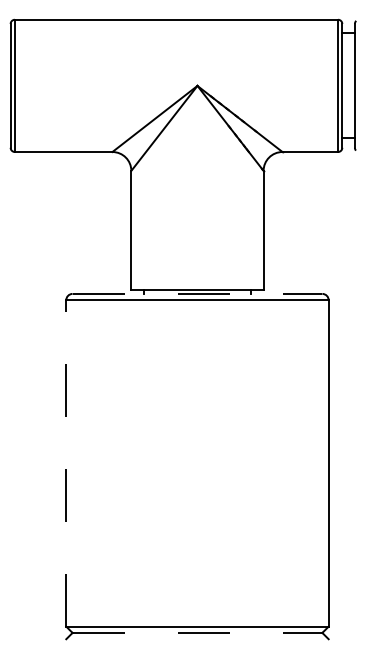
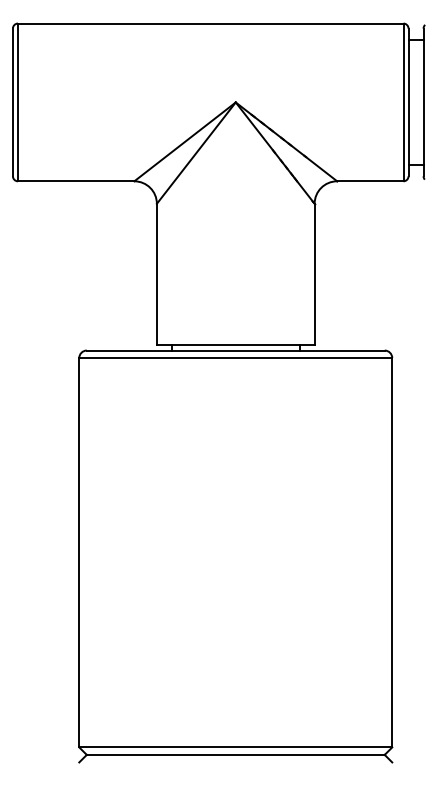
line: (197, 293) -> (235, 350), dashed -> solid
line: (66, 463) -> (79, 552), dashed -> solid
line: (197, 632) -> (235, 754), dashed -> solid

